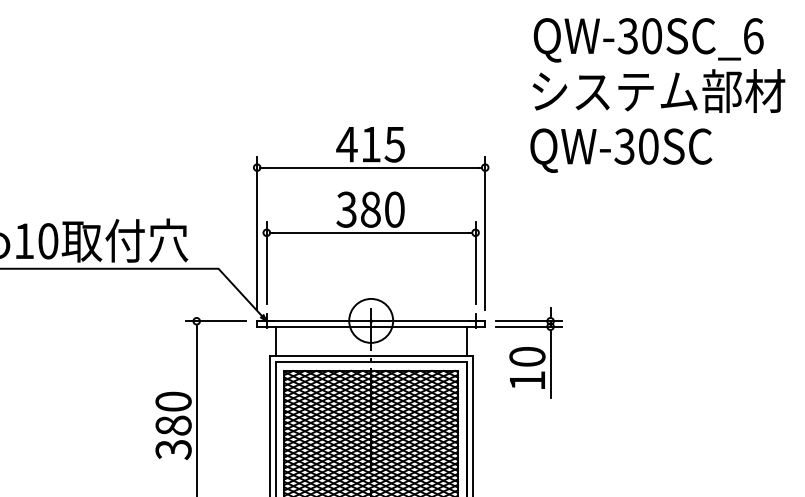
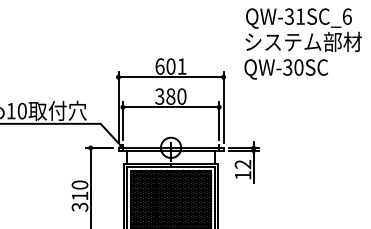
text: (652, 35) -> (300, 16), QW-30SC_6 -> QW-31SC_6
text: (369, 144) -> (170, 66), 415 -> 601
text: (526, 354) -> (242, 163), 10 -> 12
text: (172, 424) -> (79, 195), 380 -> 310

